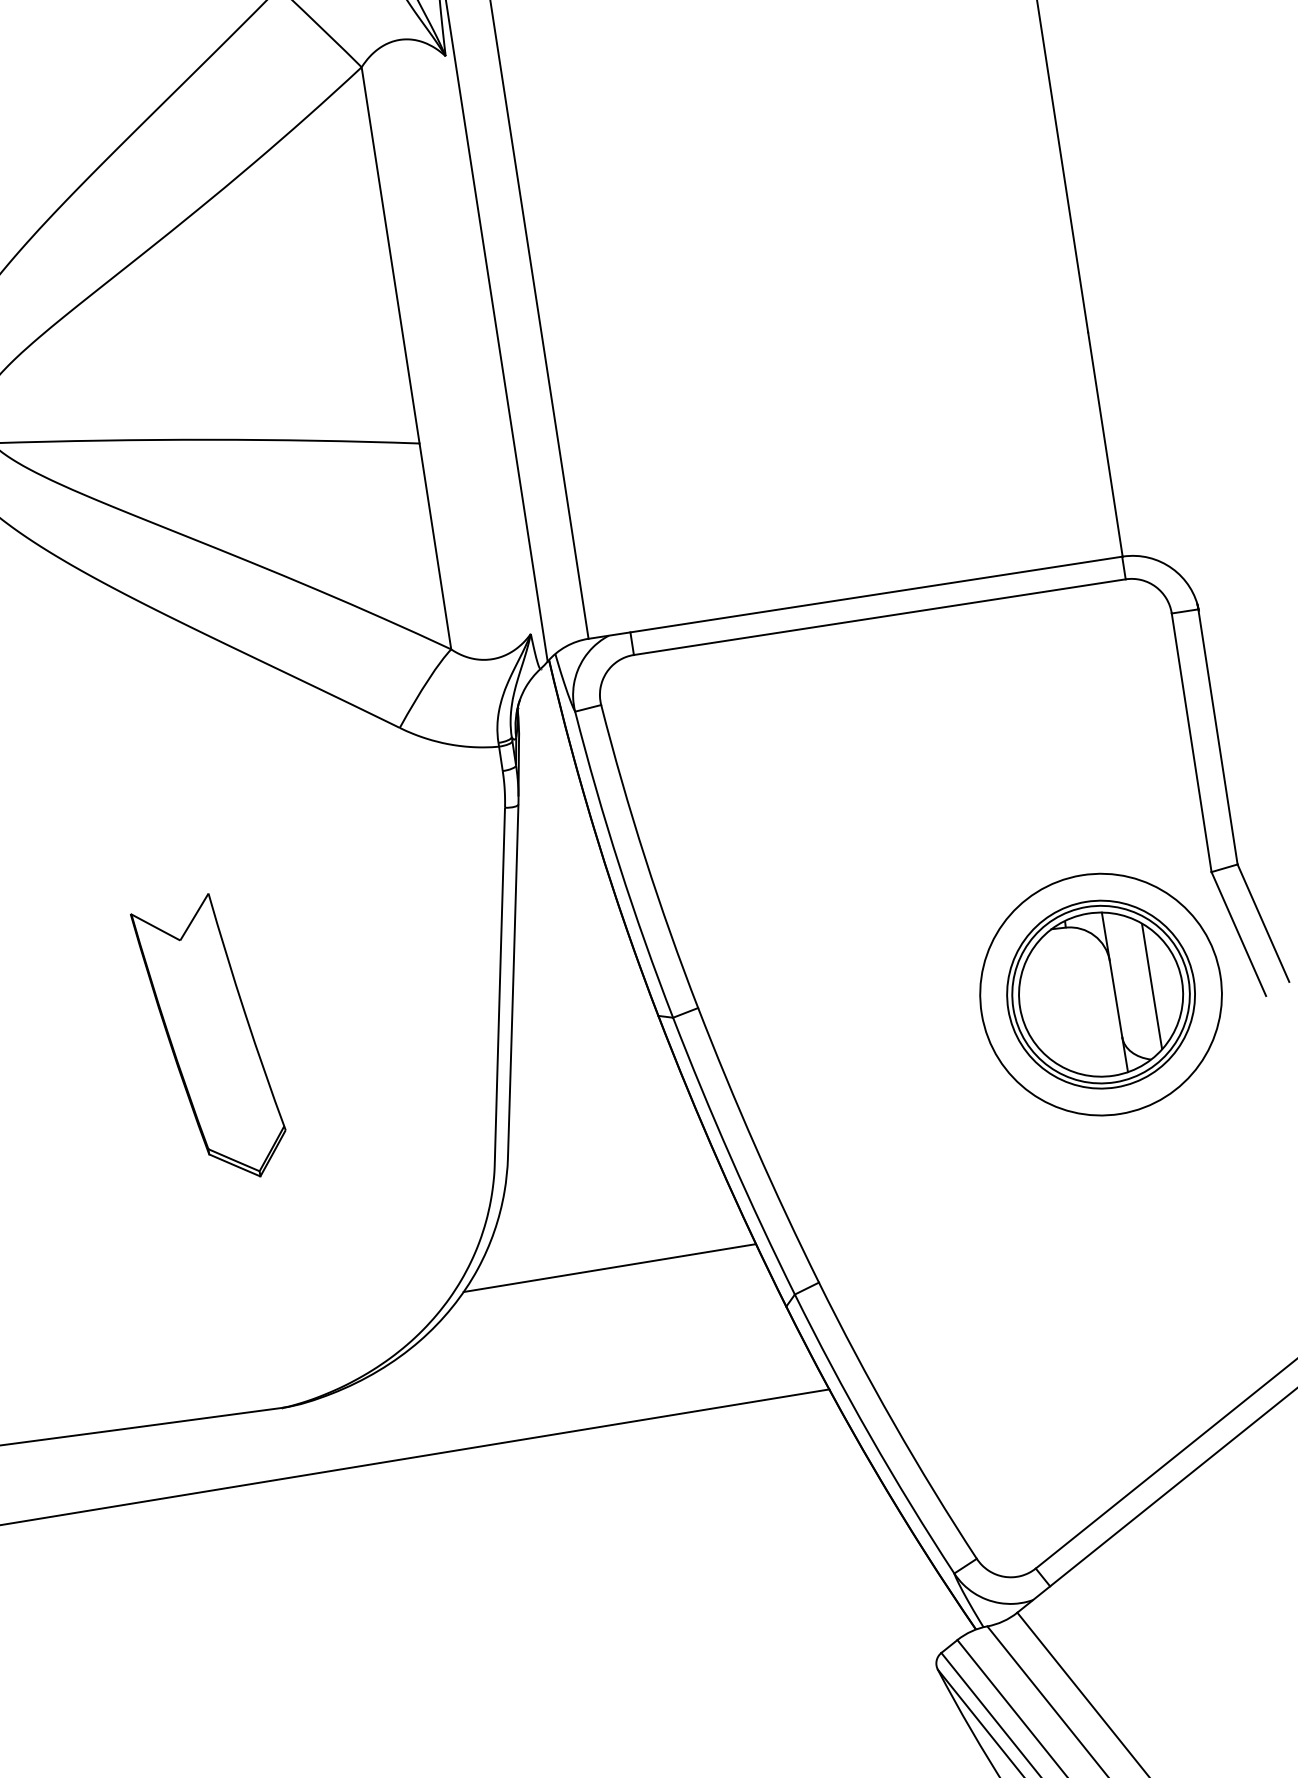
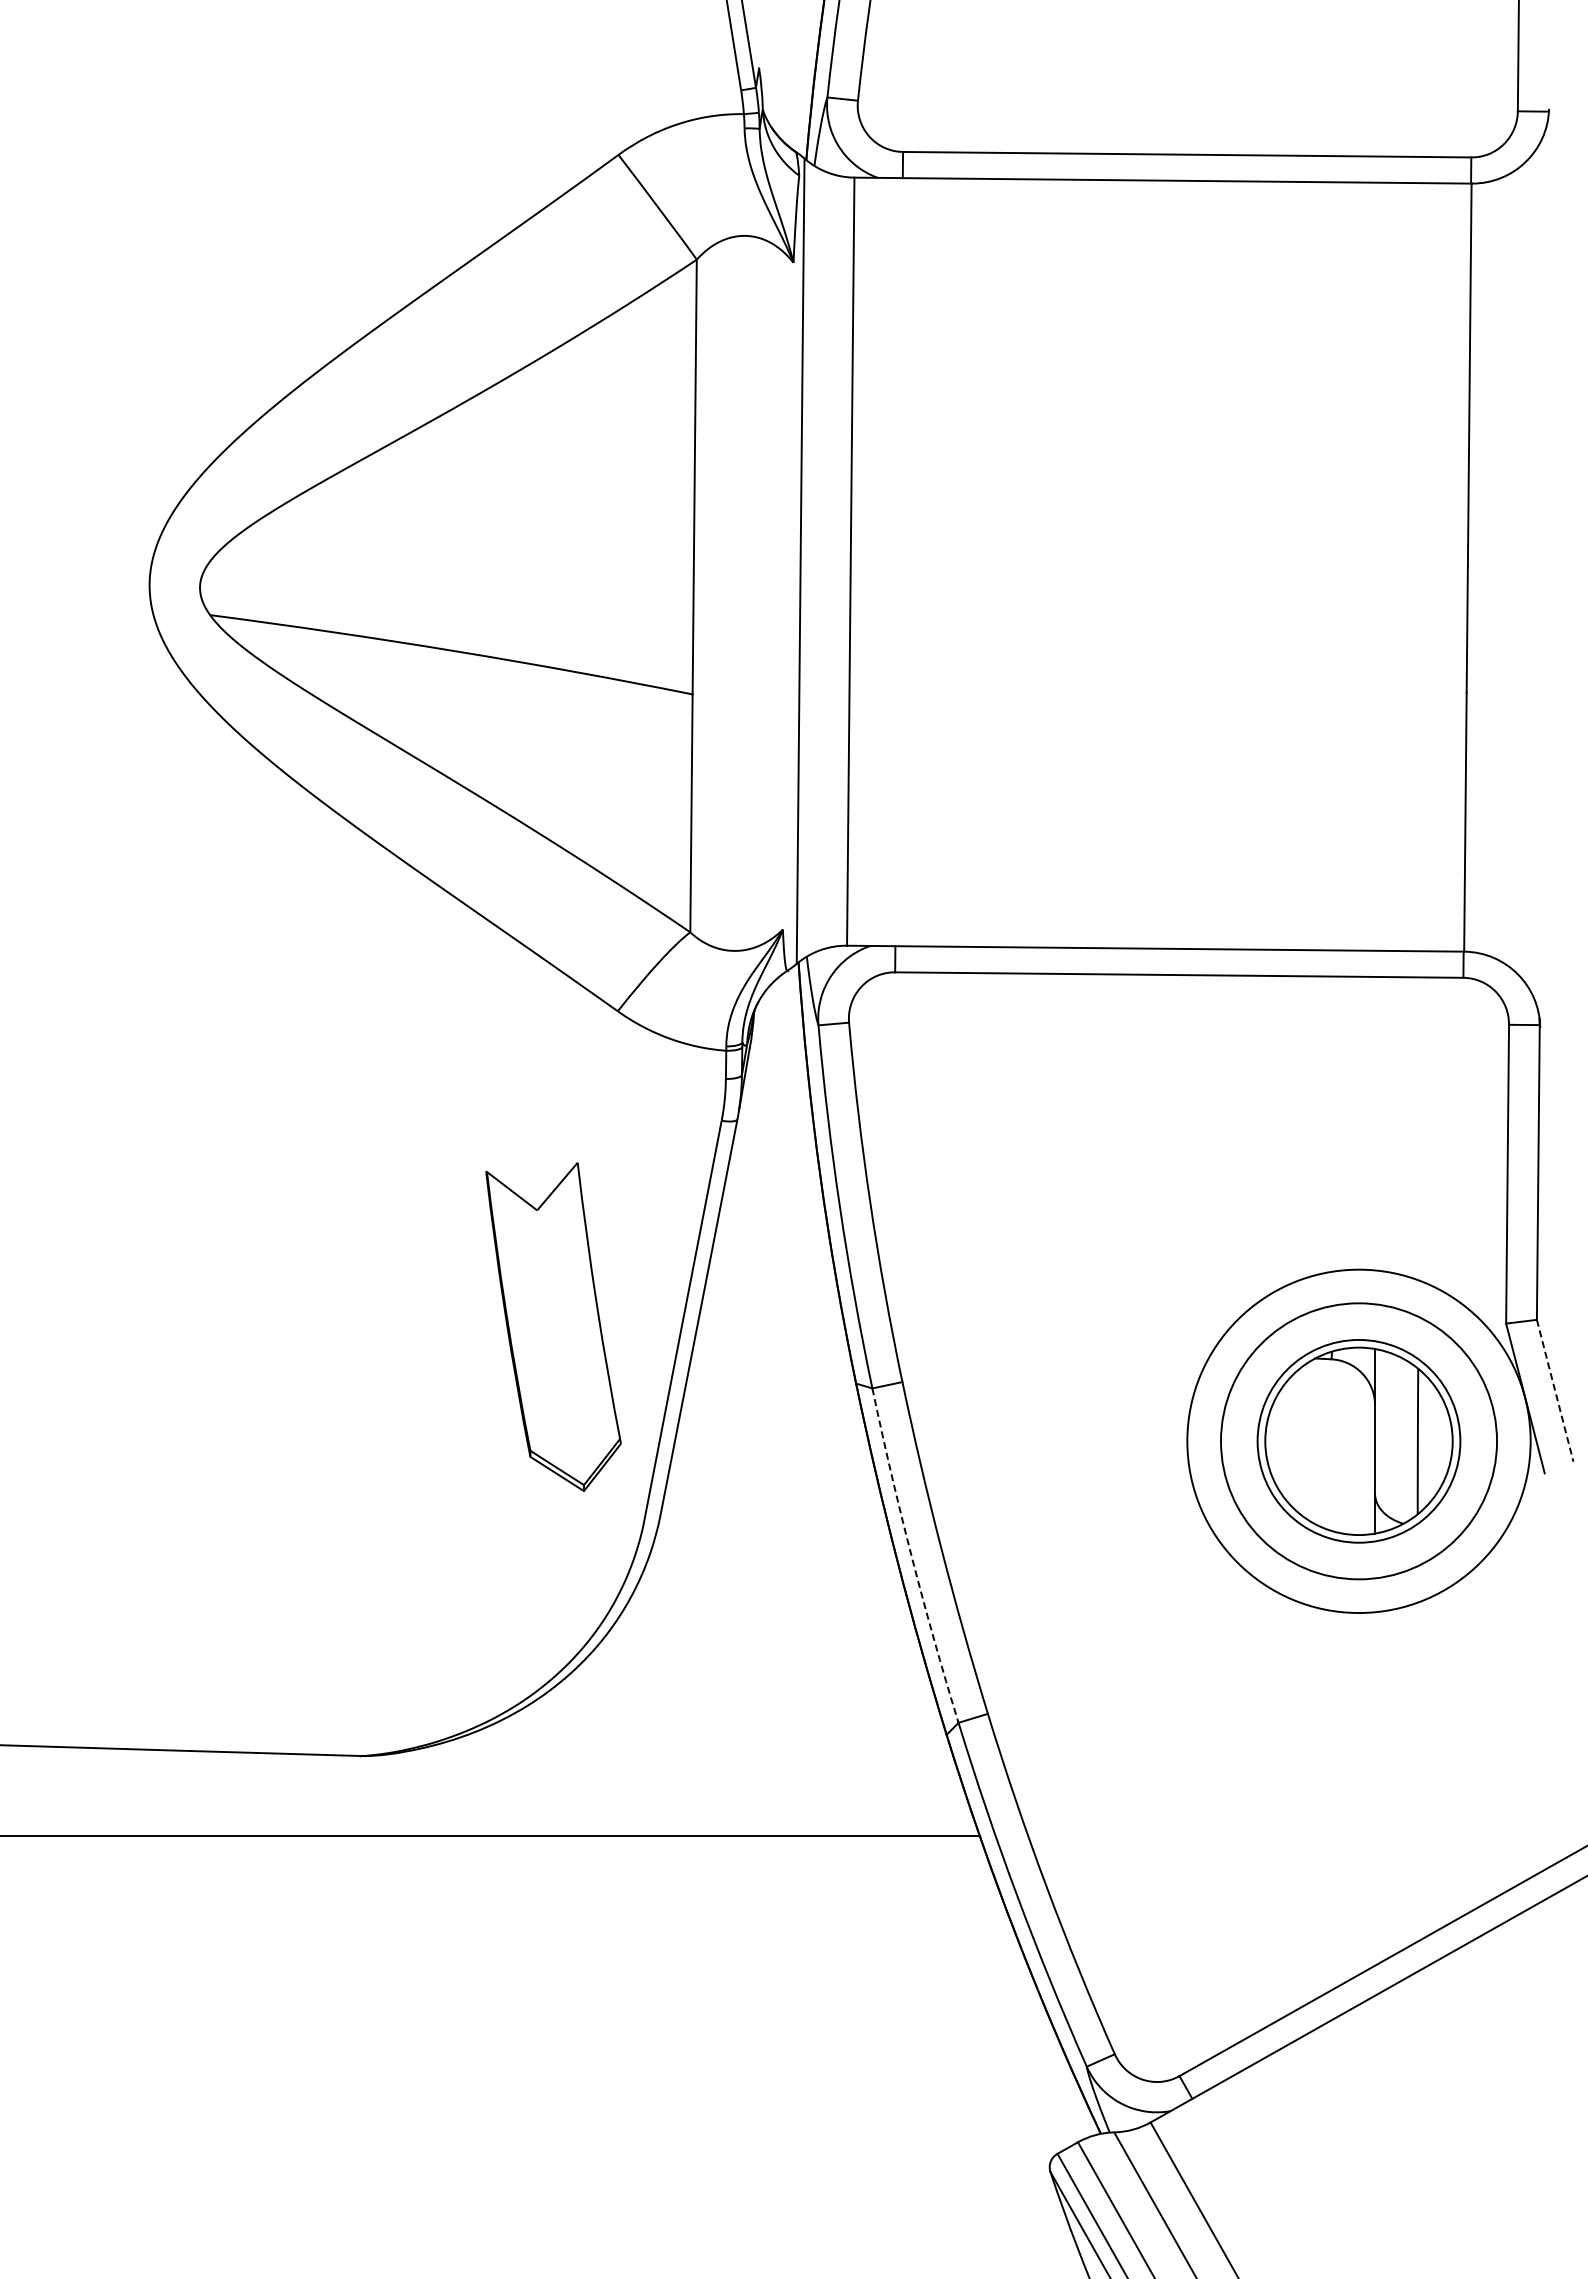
line: (1263, 923) -> (1555, 1391), solid -> dashed
circle: (1100, 994) -> (1358, 1441), size x1.6
part: (210, 1038) -> (553, 1326), moved
arc: (730, 1157) -> (911, 1556), solid -> dashed
line: (609, 1267) -> (754, 1658), removed

